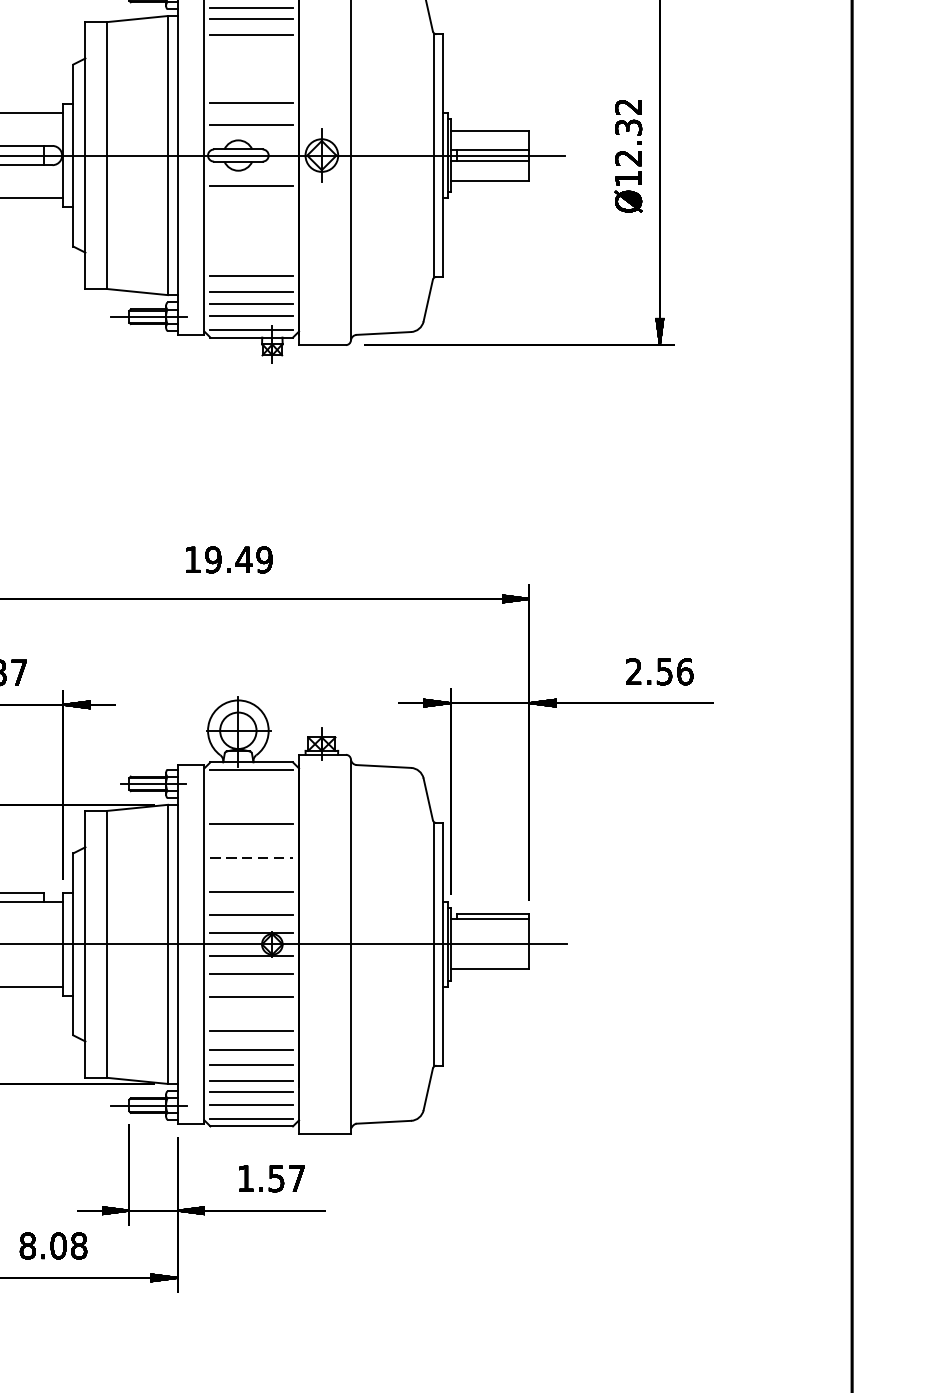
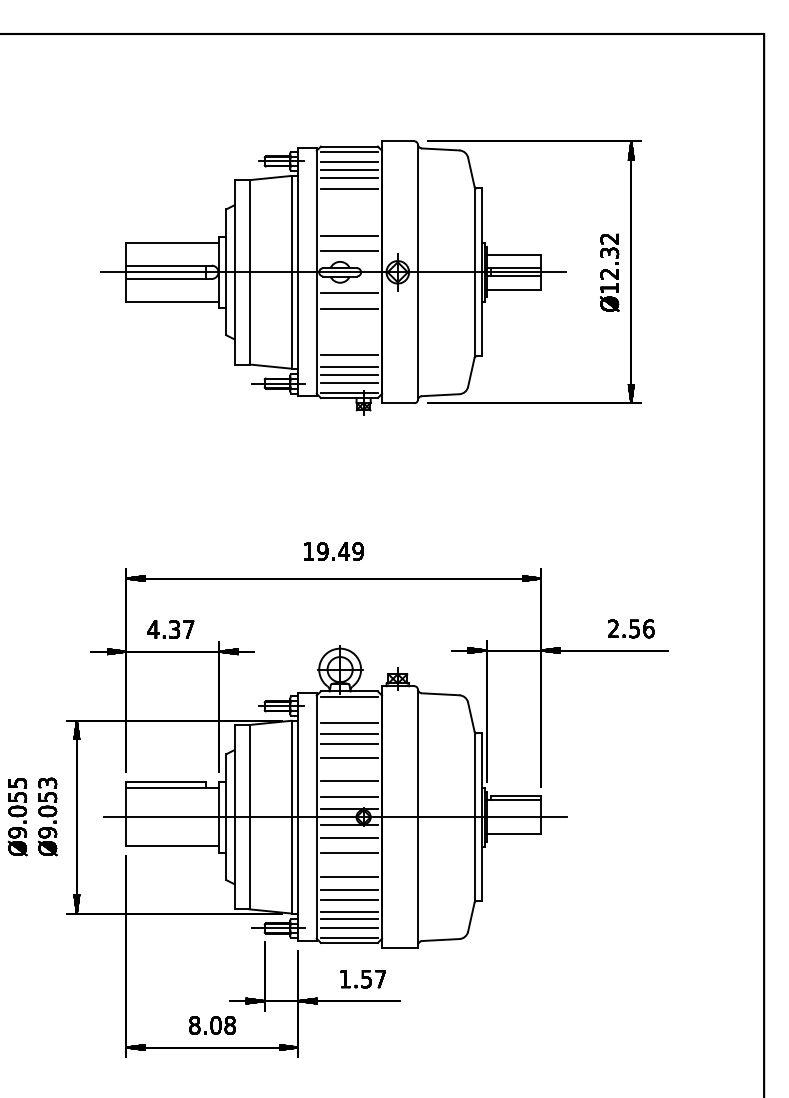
line: (250, 207) -> (348, 308), added
line: (250, 807) -> (348, 722), added
line: (250, 837) -> (348, 743), added
line: (251, 858) -> (349, 757), dashed -> solid

